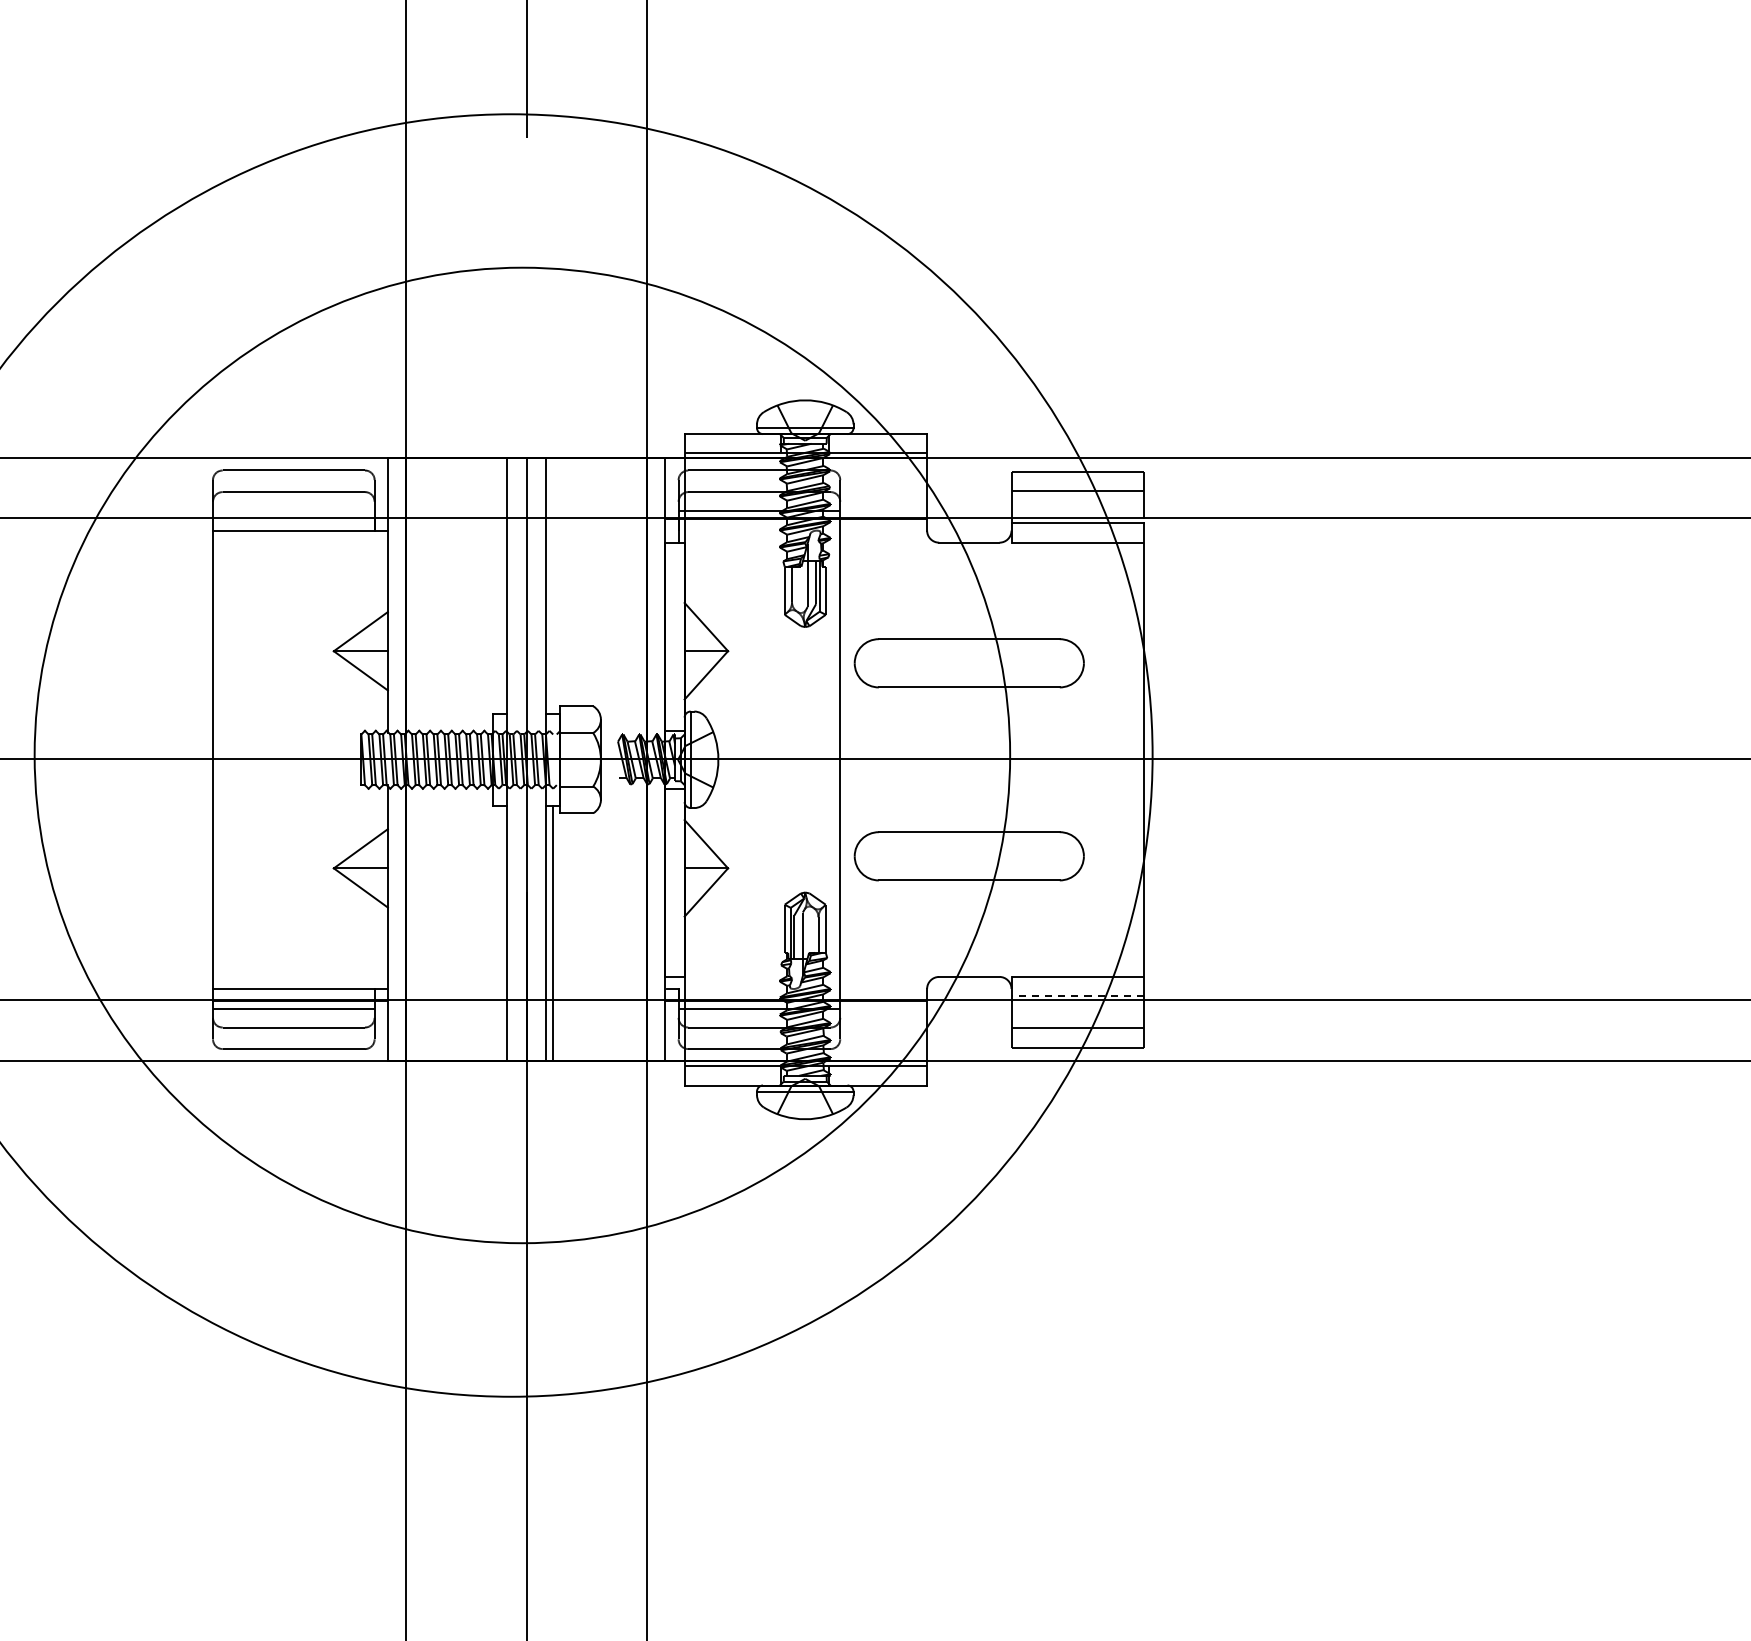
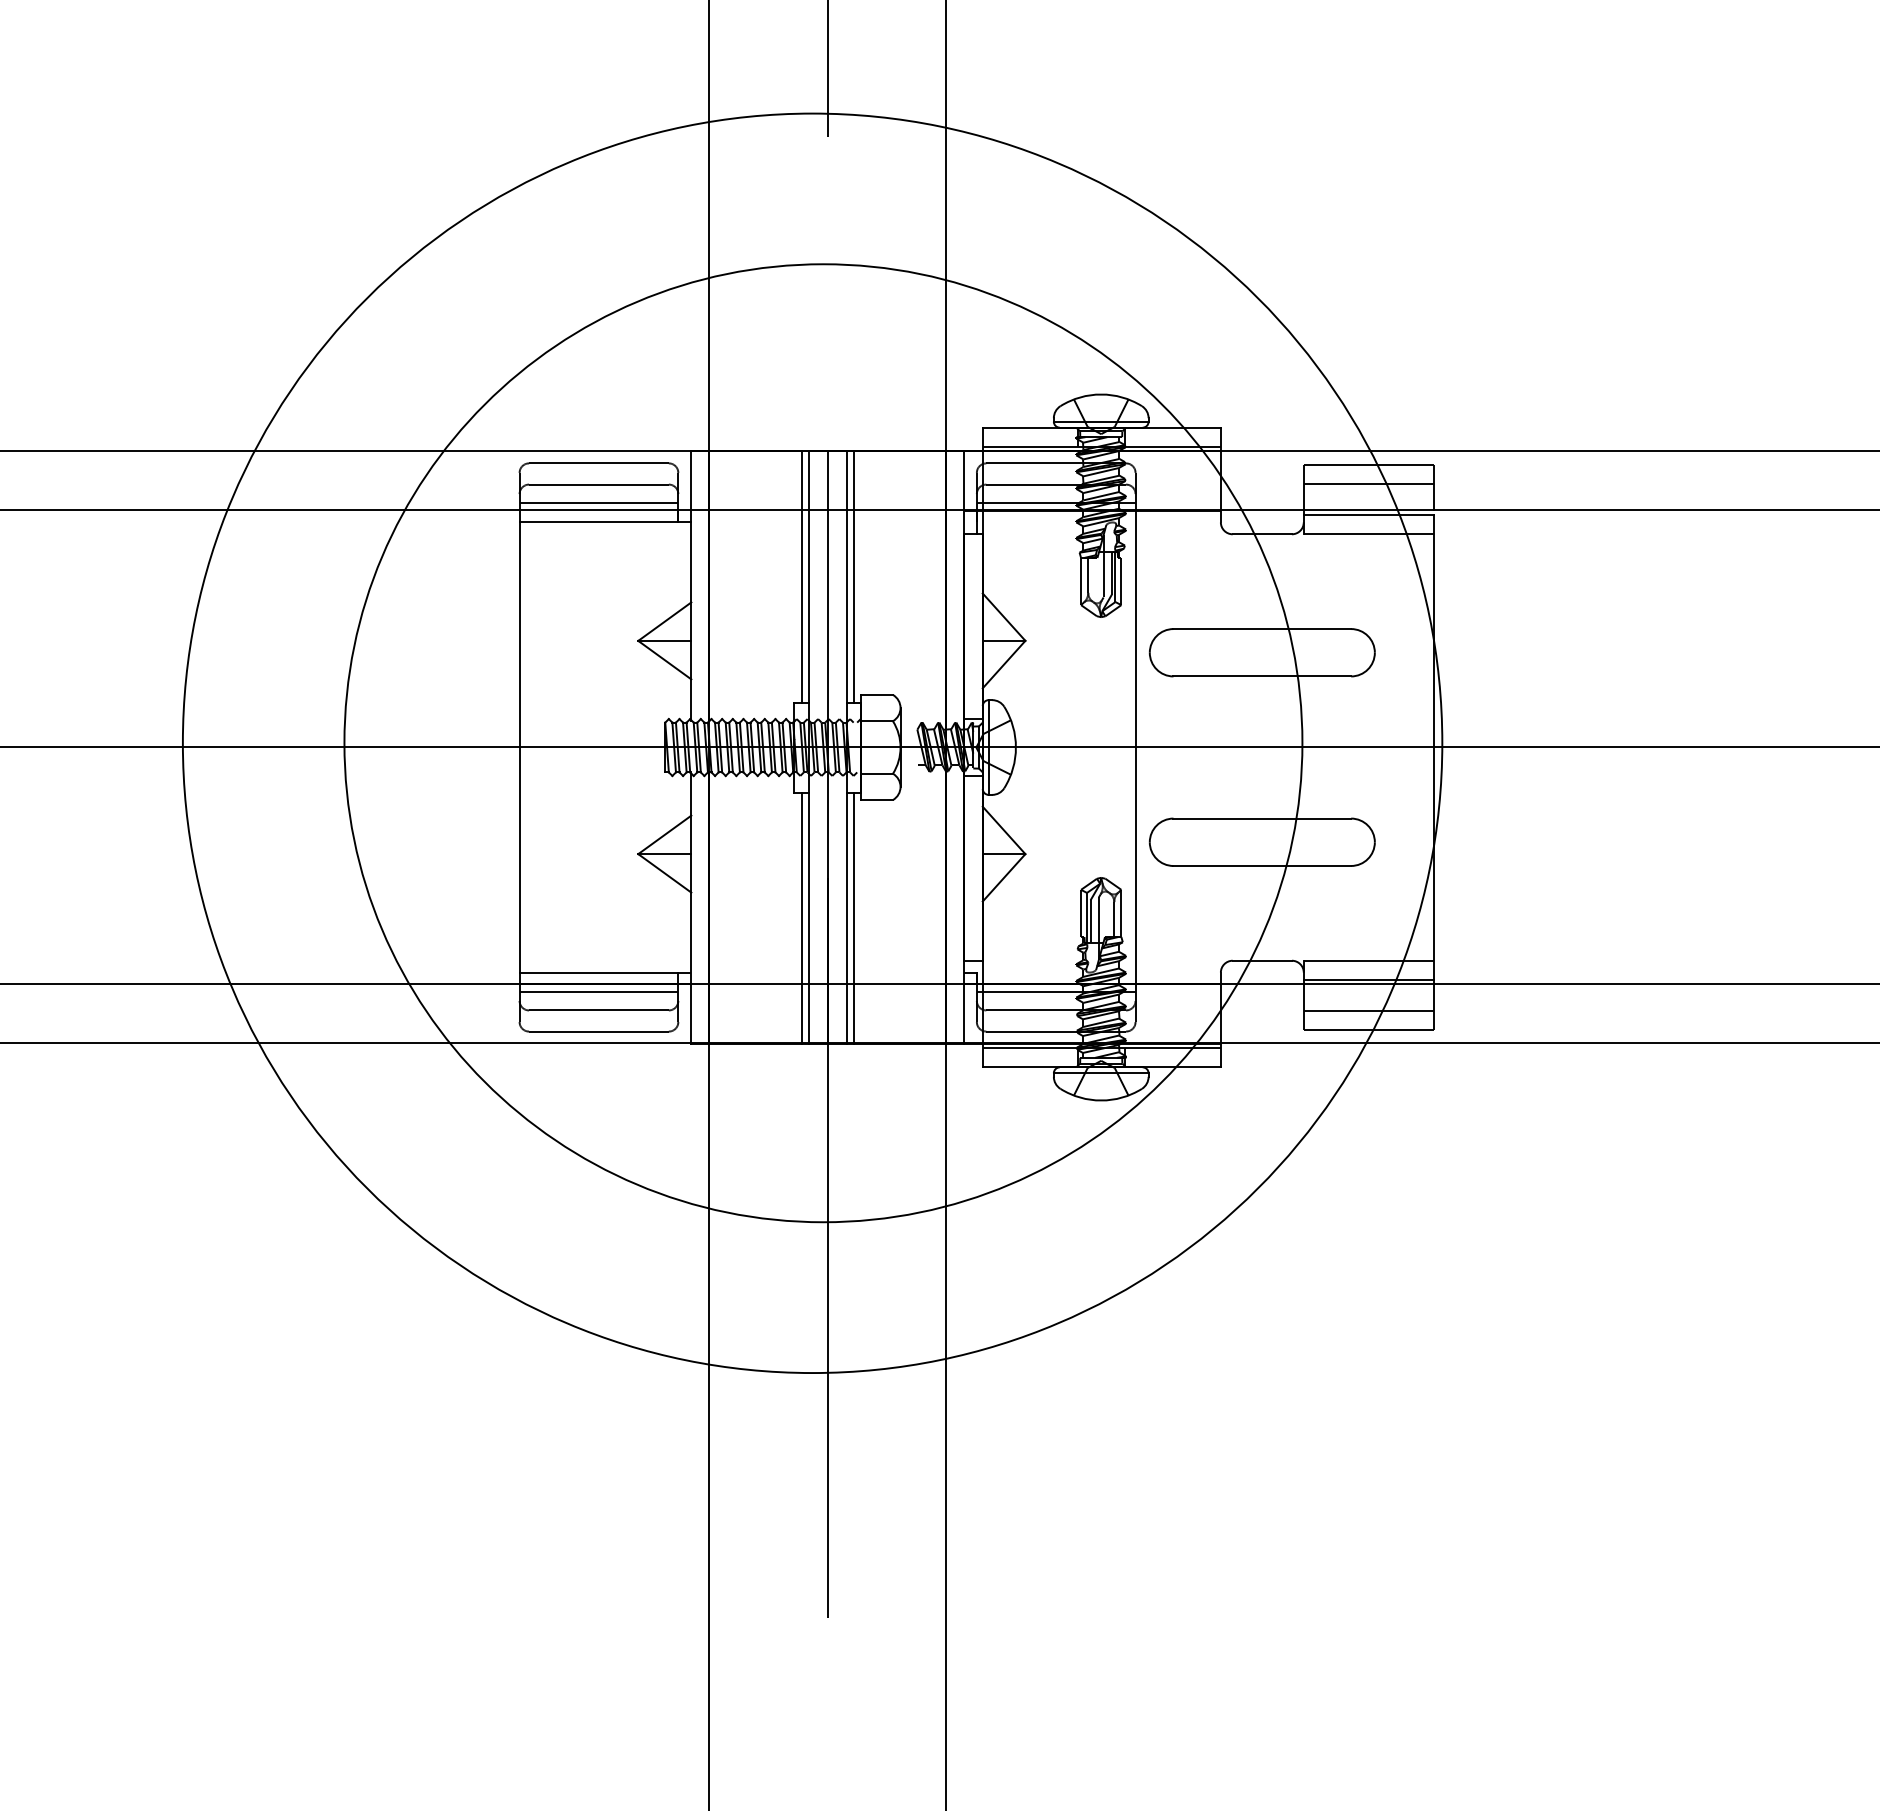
line: (293, 510) -> (598, 502), added
line: (500, 585) -> (801, 576), added
line: (553, 585) -> (853, 576), added
line: (500, 932) -> (801, 917), added
line: (1077, 996) -> (1368, 979), dashed -> solid

